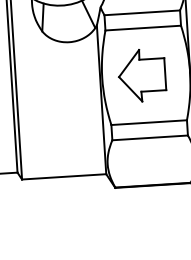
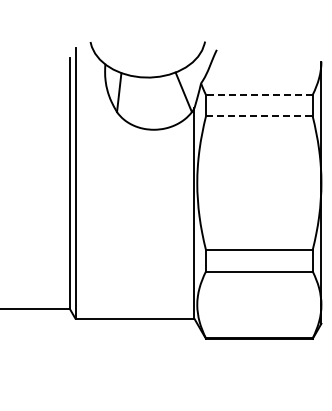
line: (141, 12) -> (258, 94), solid -> dashed
line: (143, 28) -> (259, 116), solid -> dashed
part: (141, 75) -> (252, 182), removed

